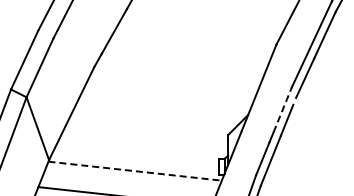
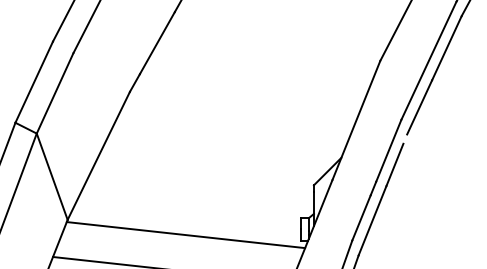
line: (282, 109) -> (388, 150), dashed -> solid
line: (135, 171) -> (186, 235), dashed -> solid

